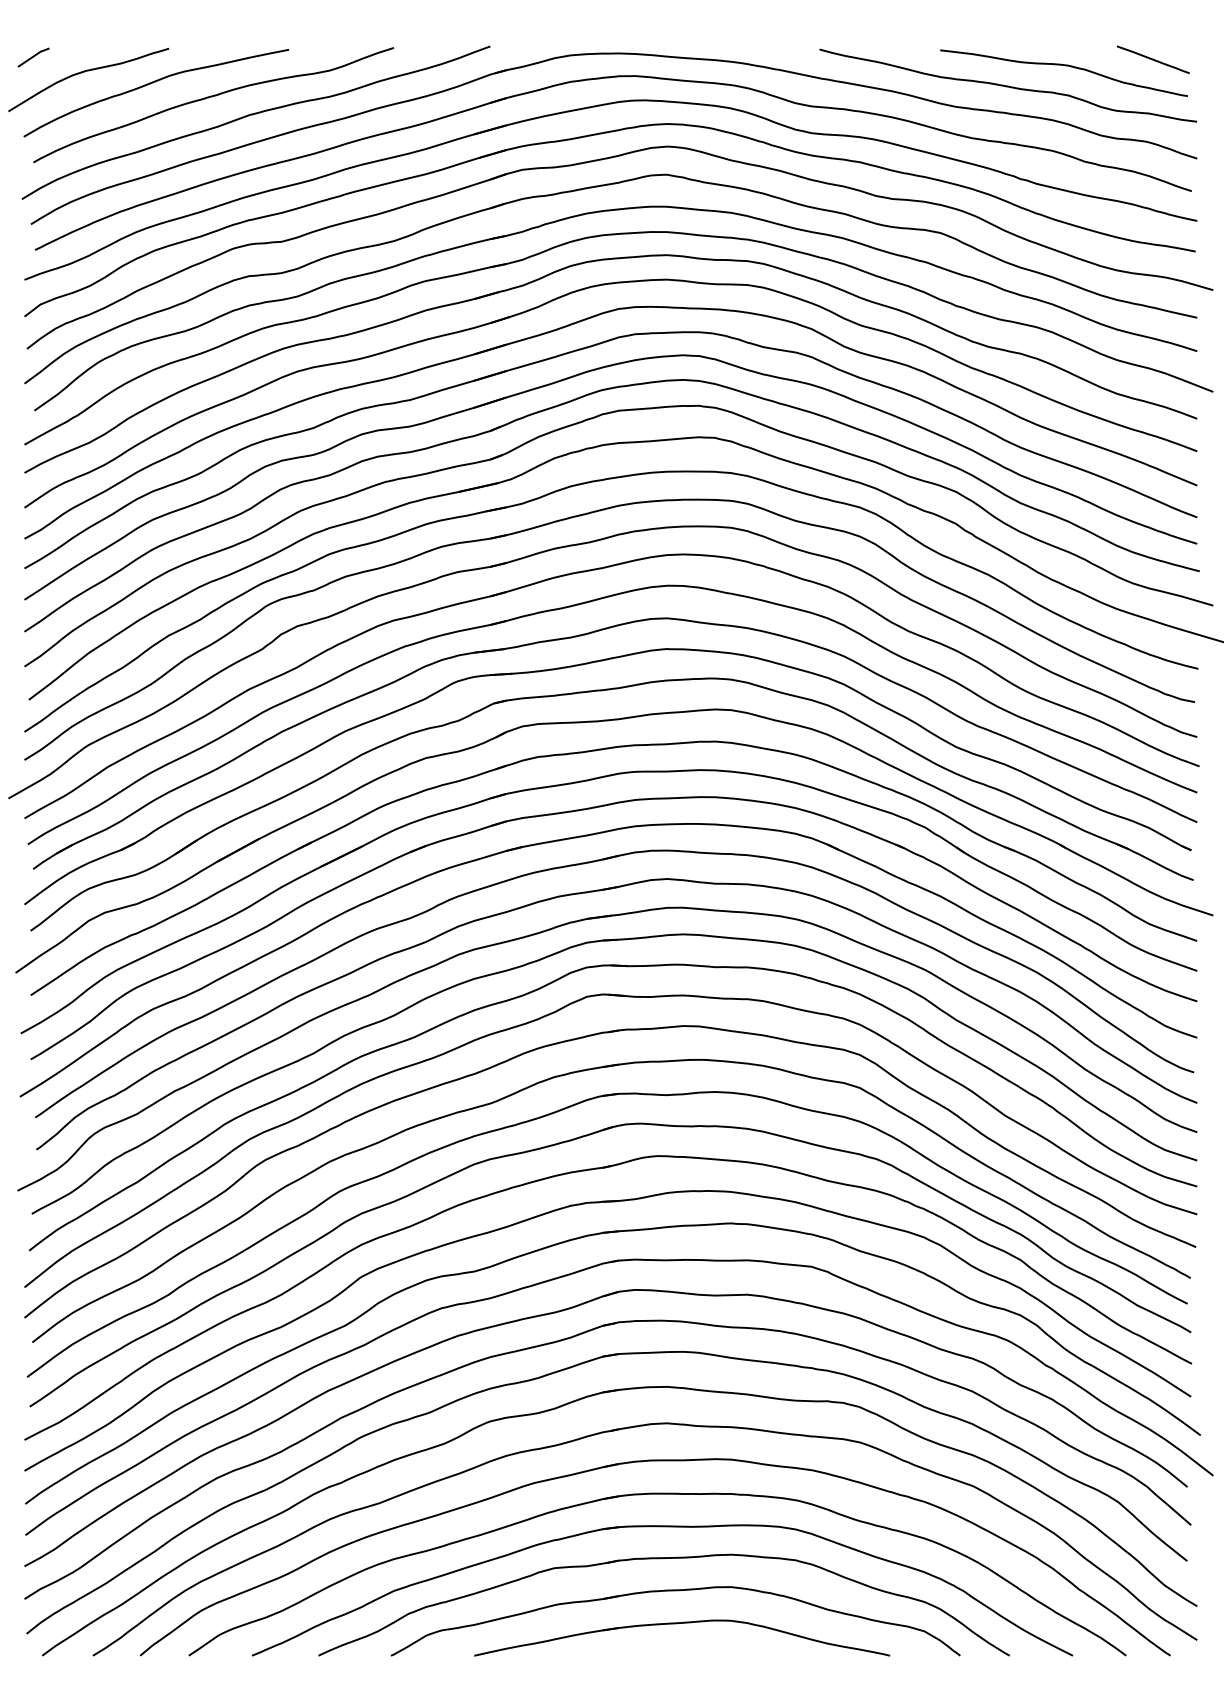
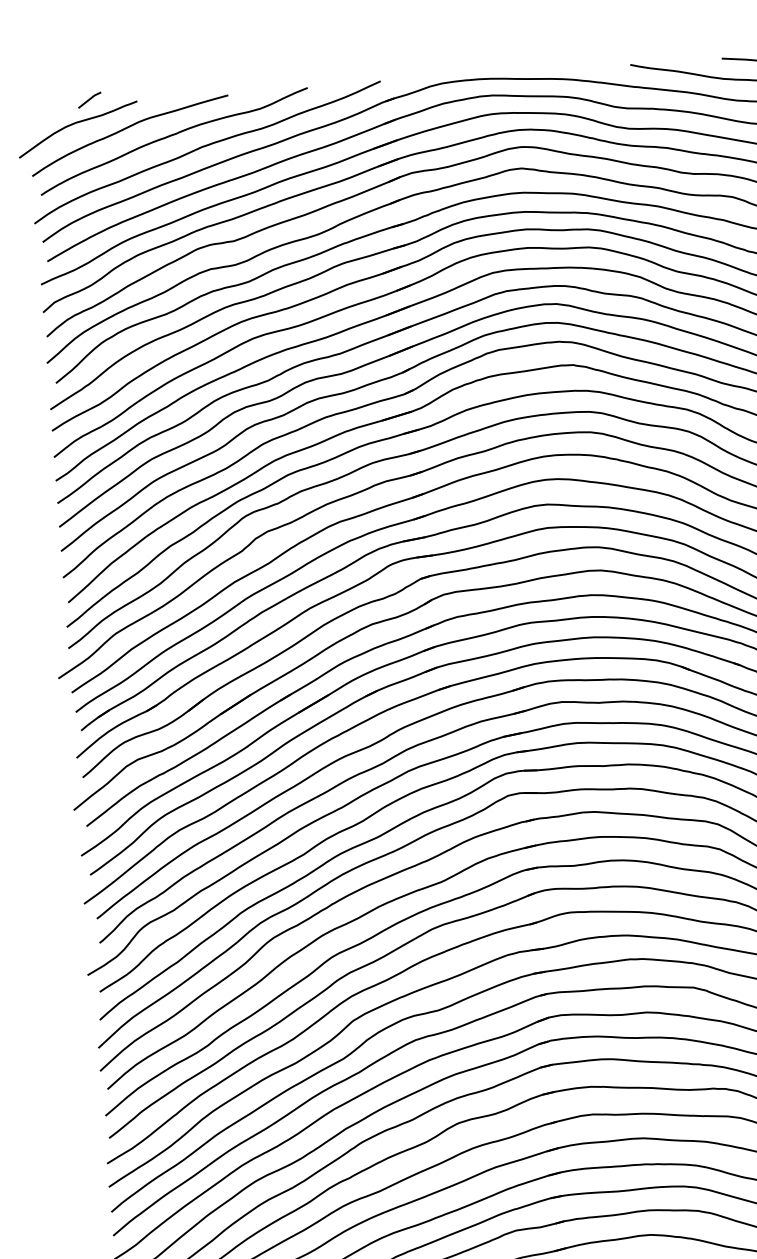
line: (33, 57) -> (89, 100), moved

